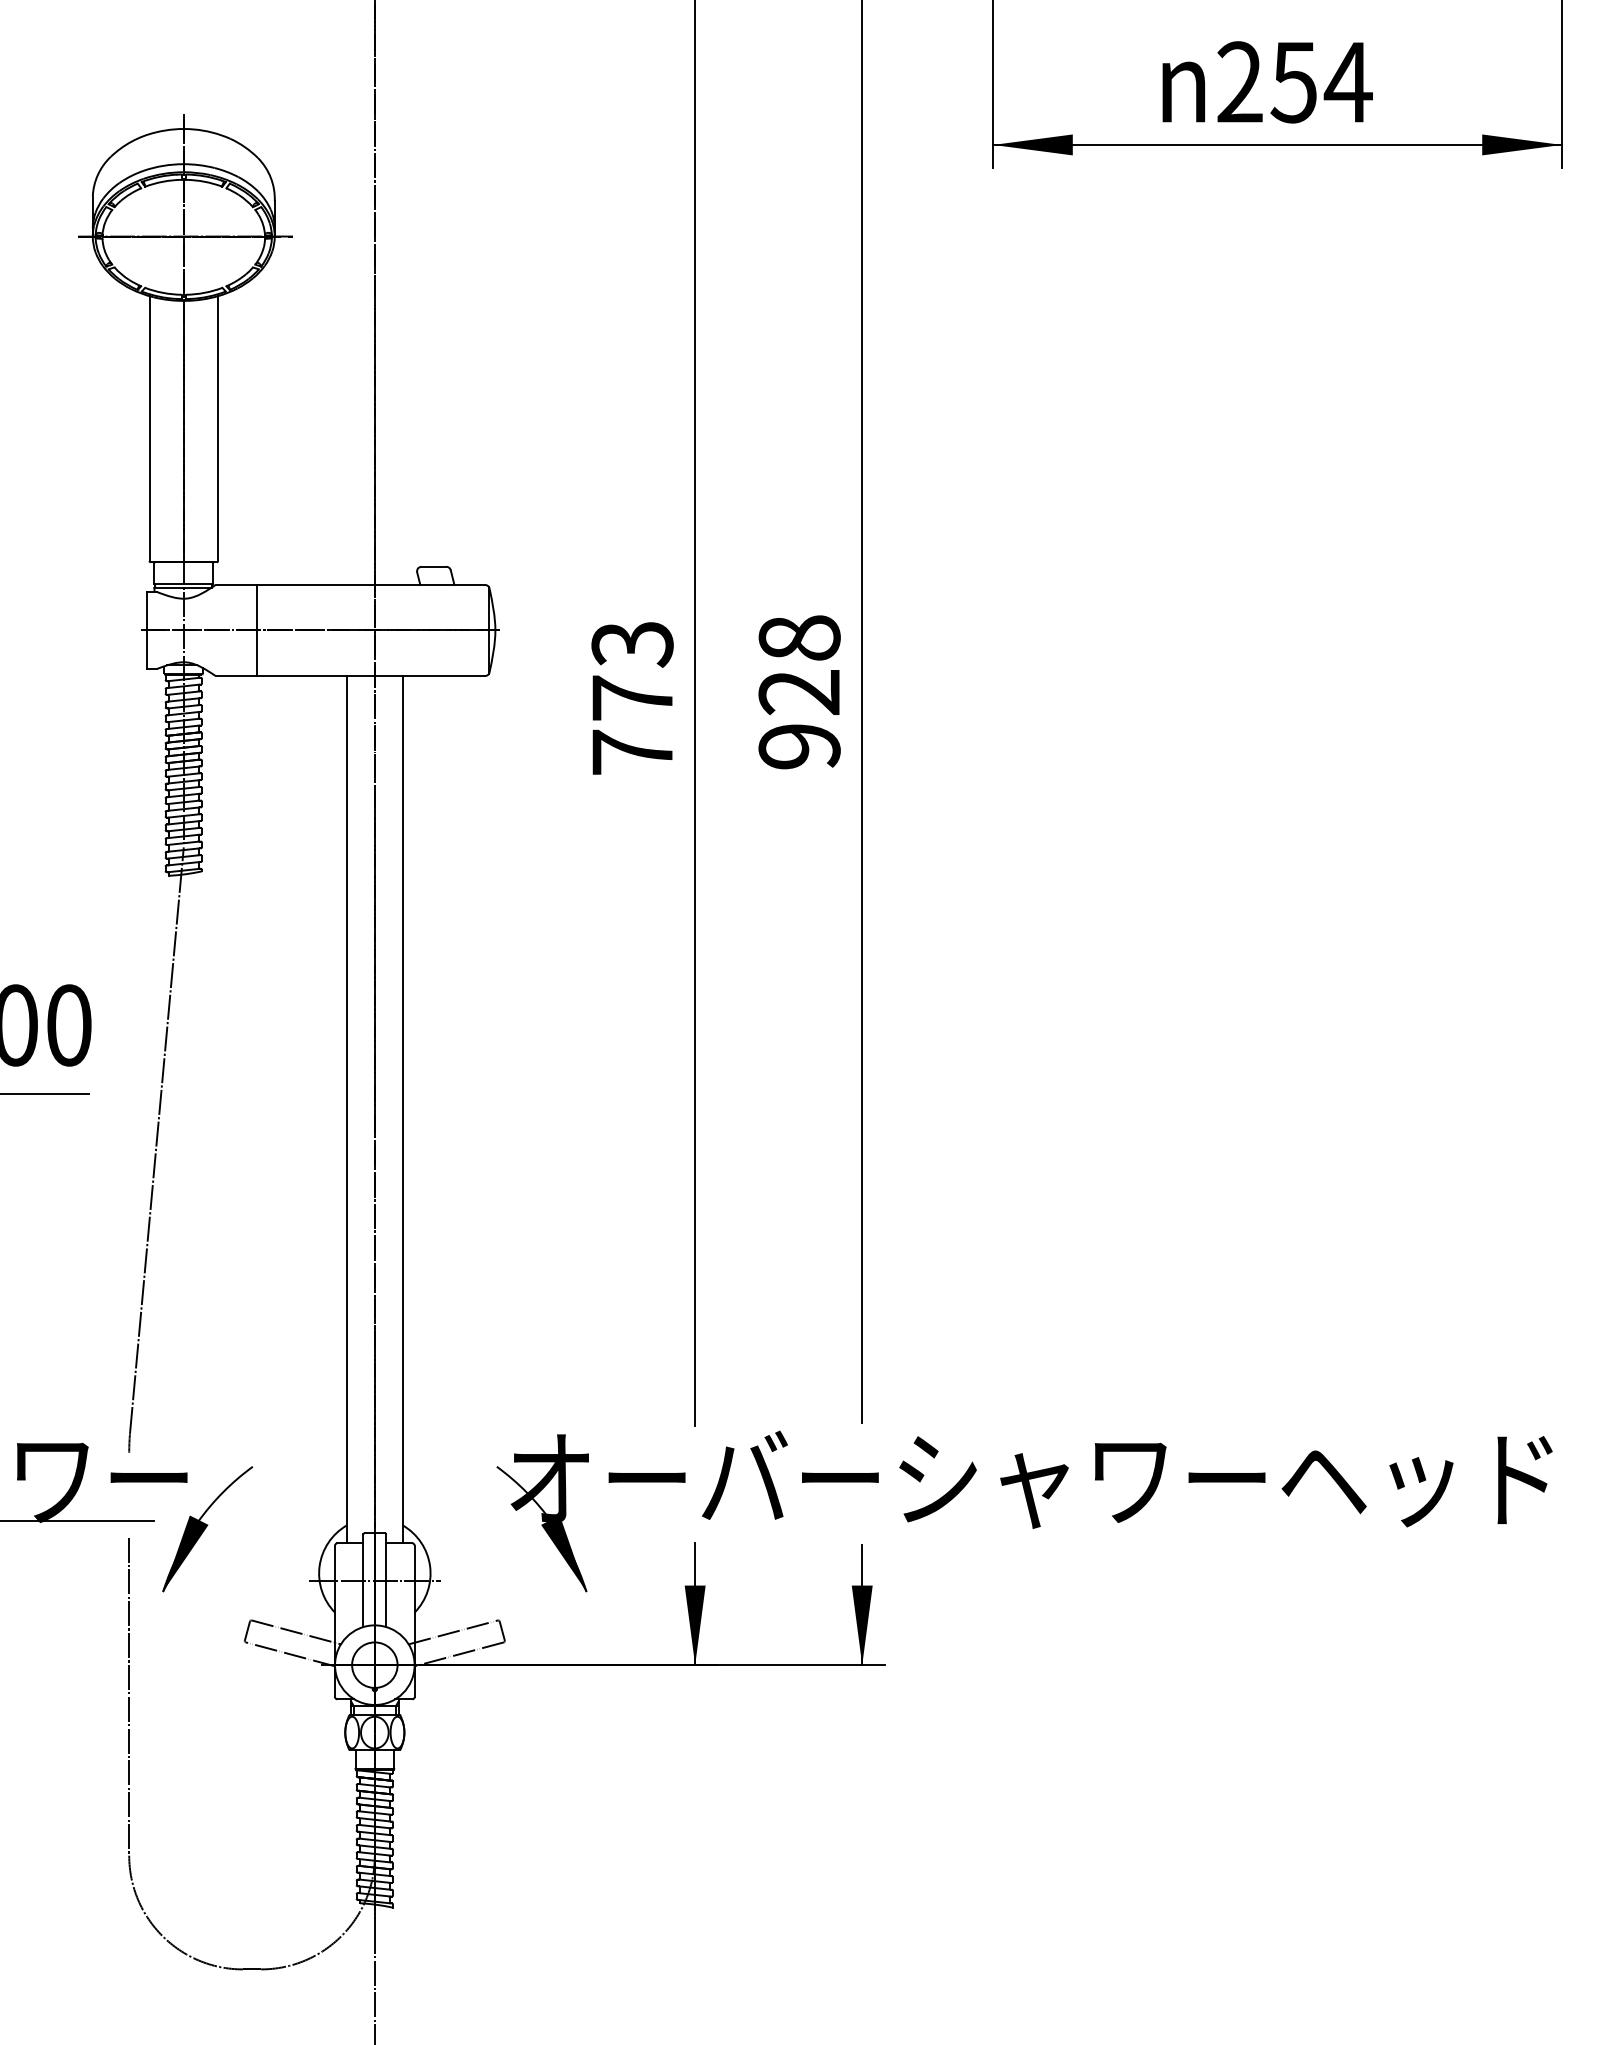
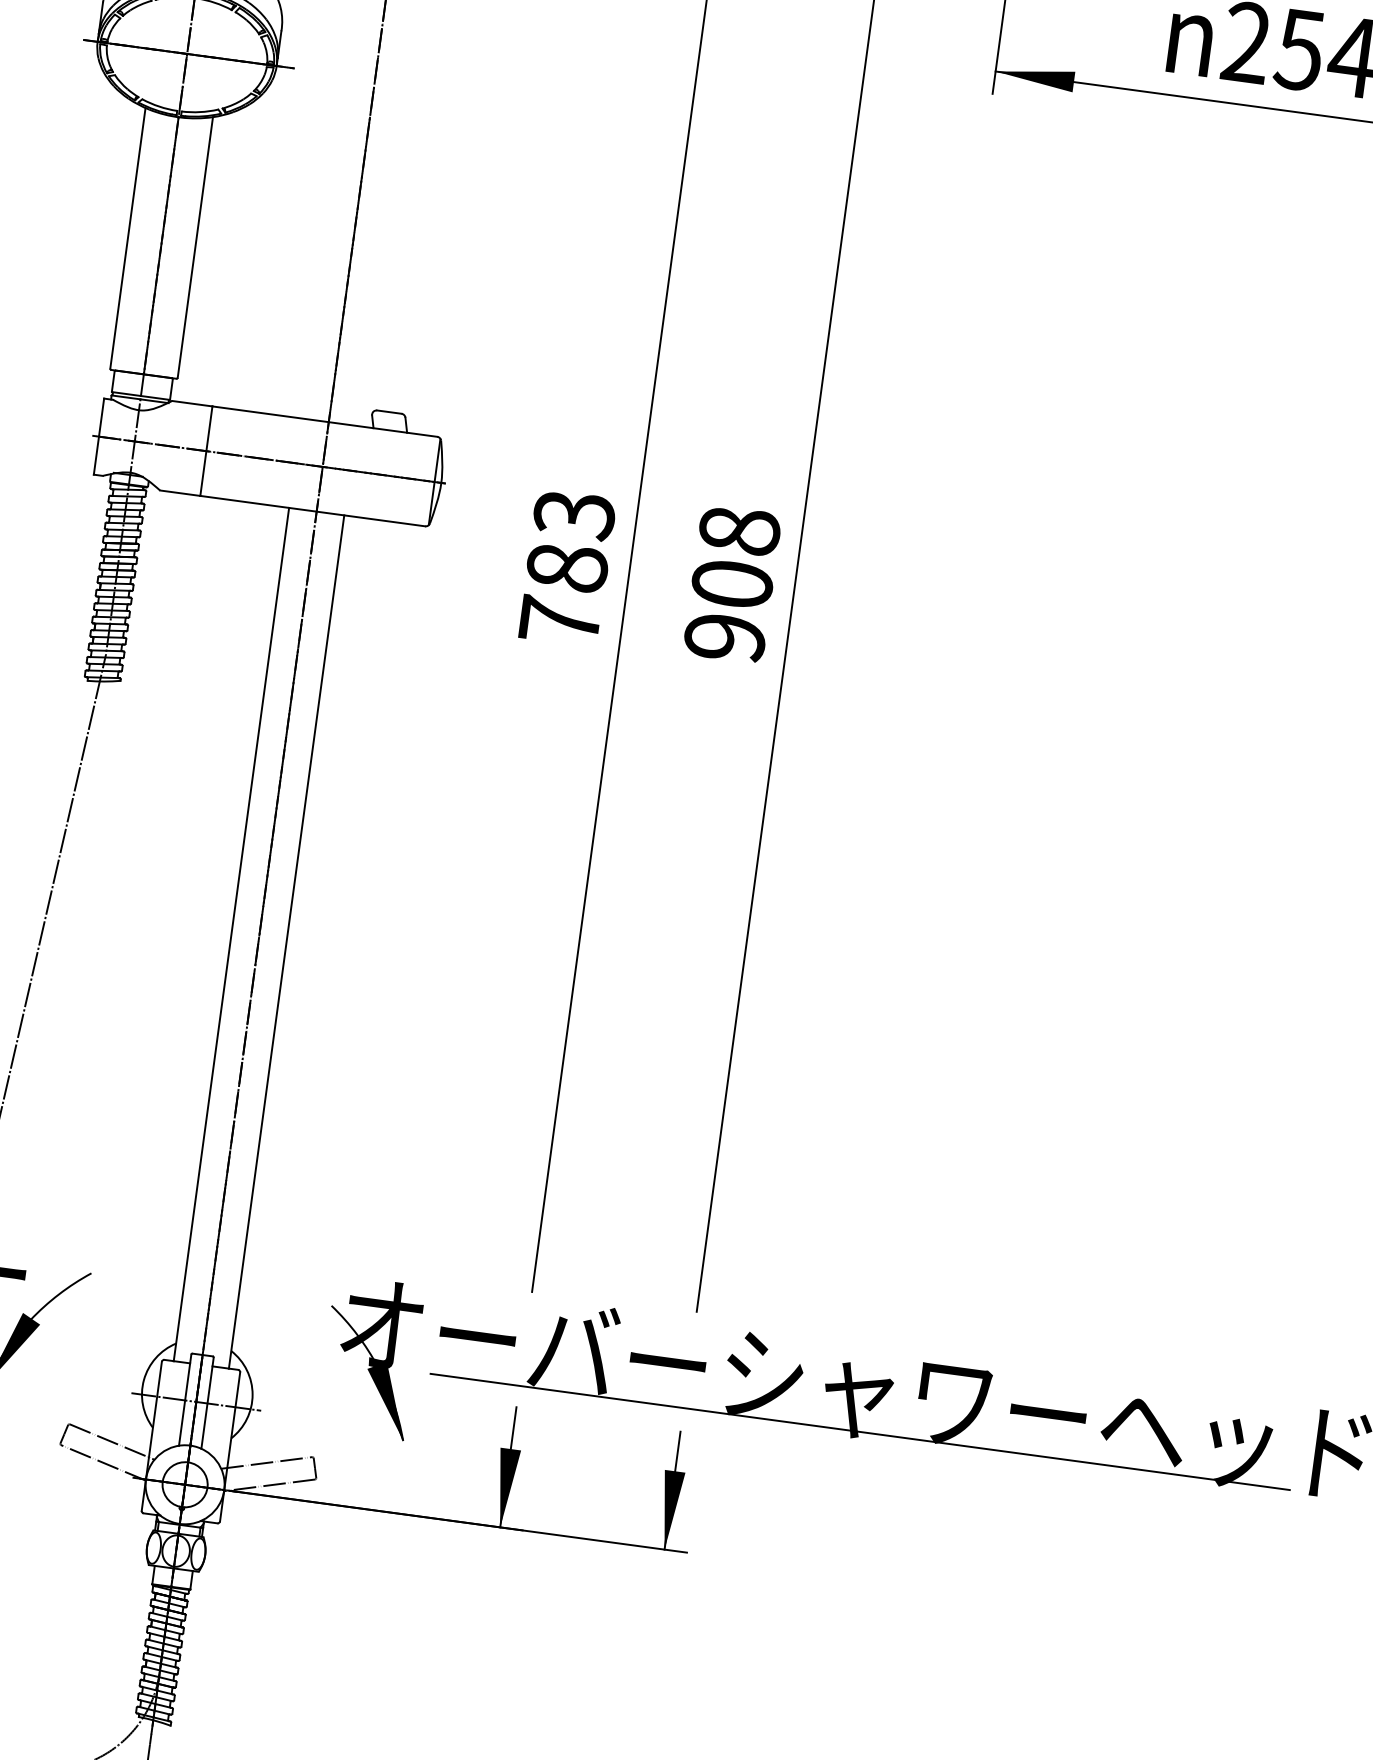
text: (799, 692) -> (732, 584), 928 -> 908
text: (632, 697) -> (567, 567), 773 -> 783
line: (1041, 1521) -> (860, 1432), added

